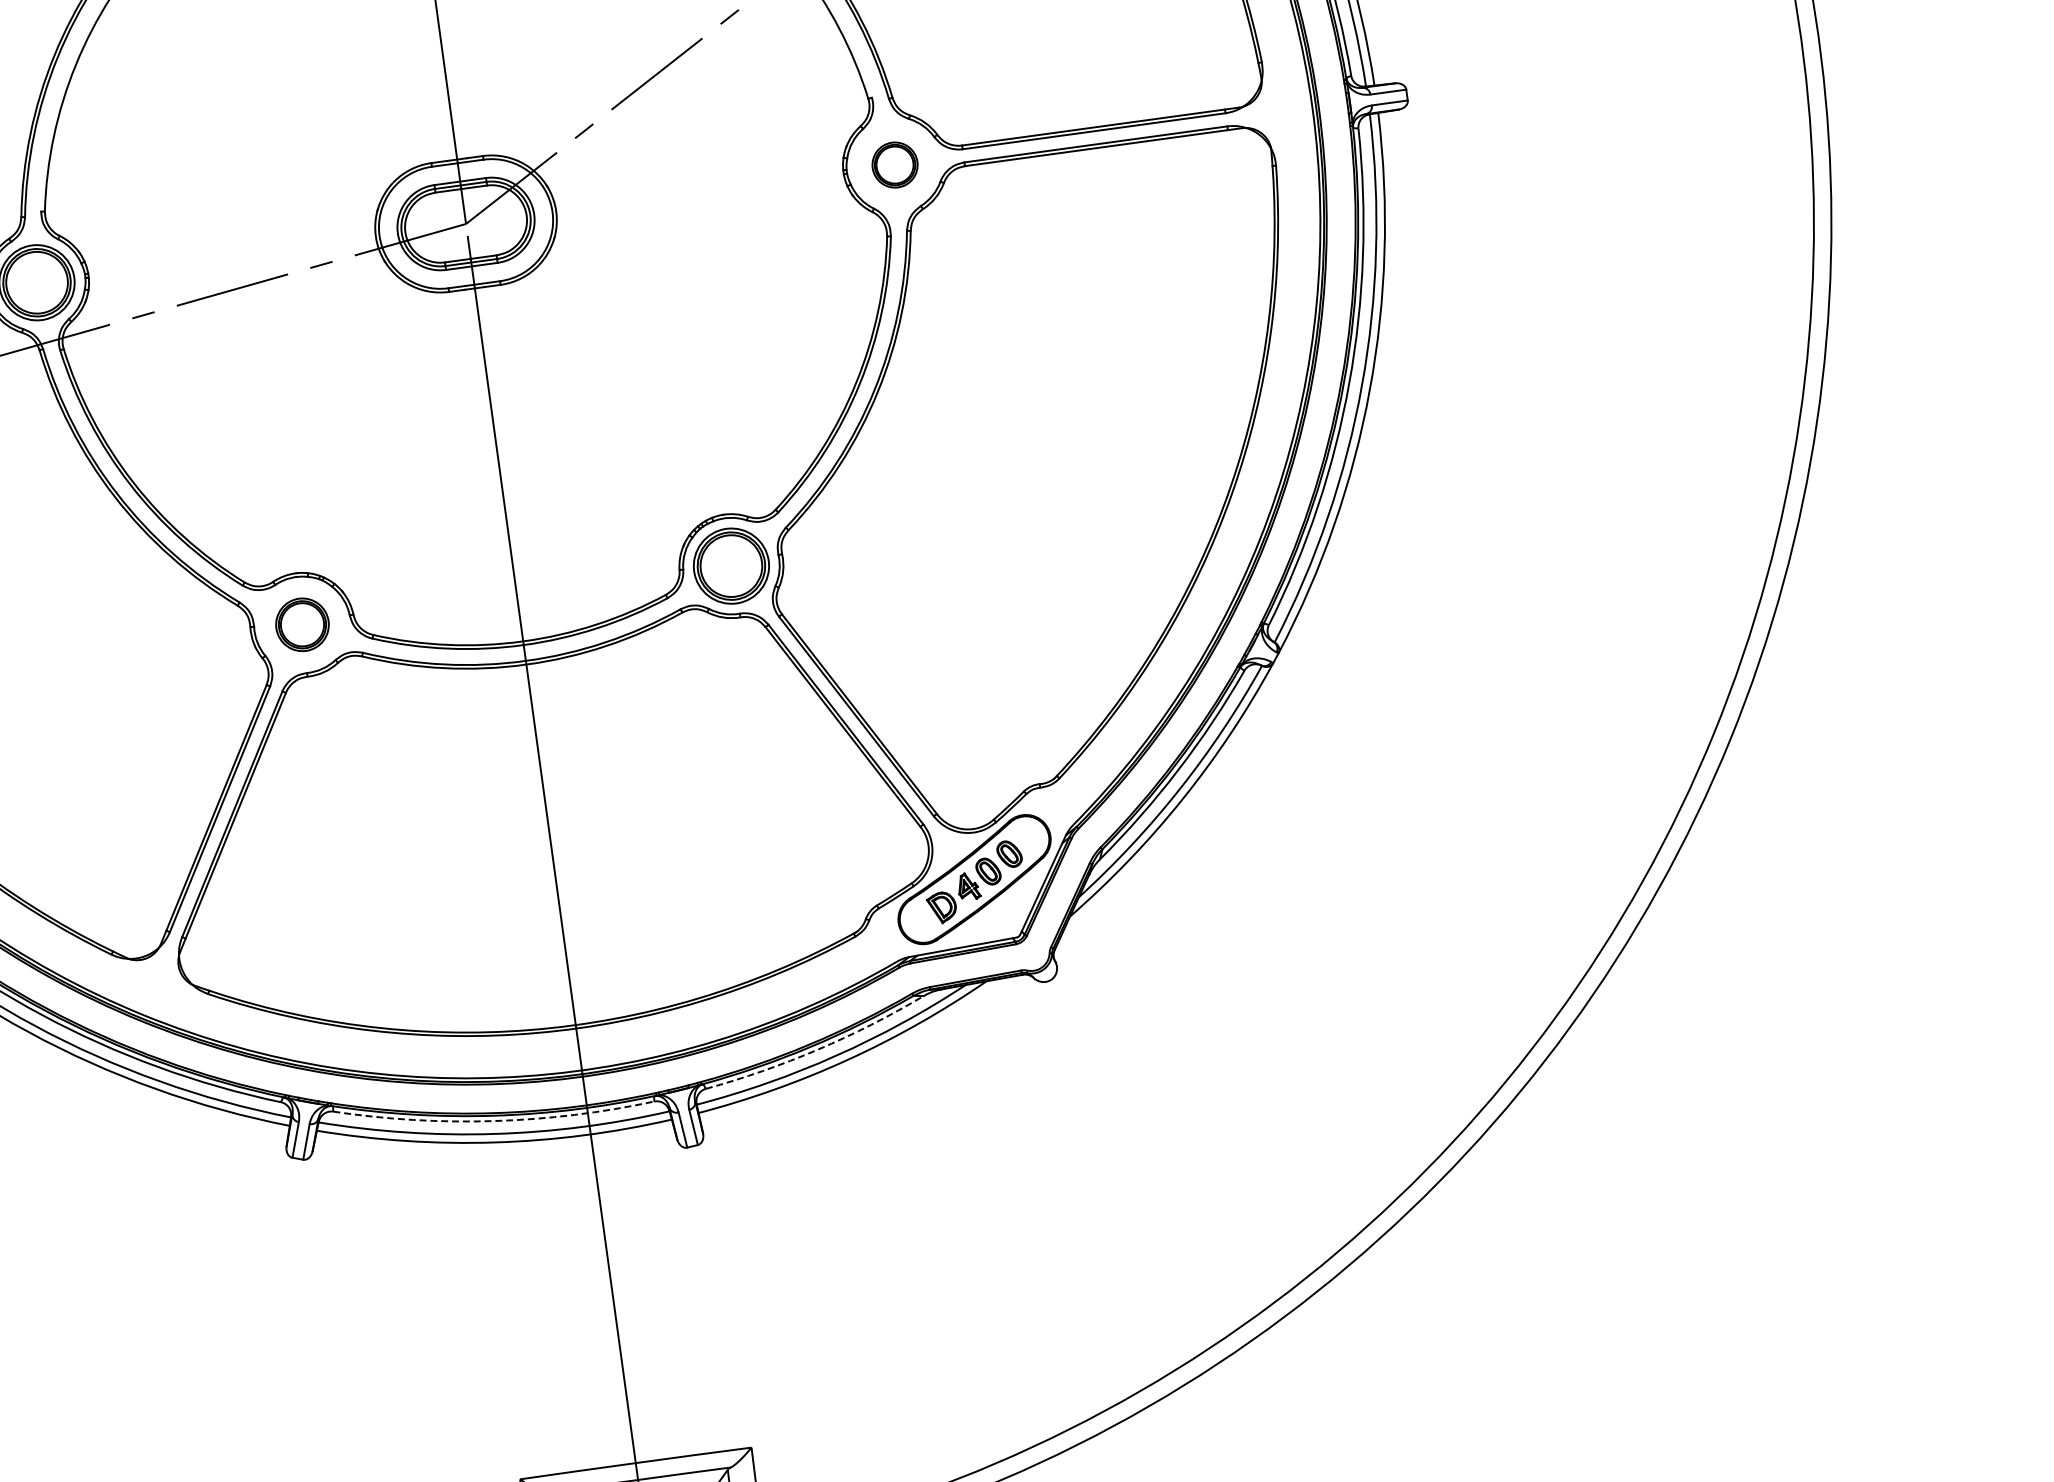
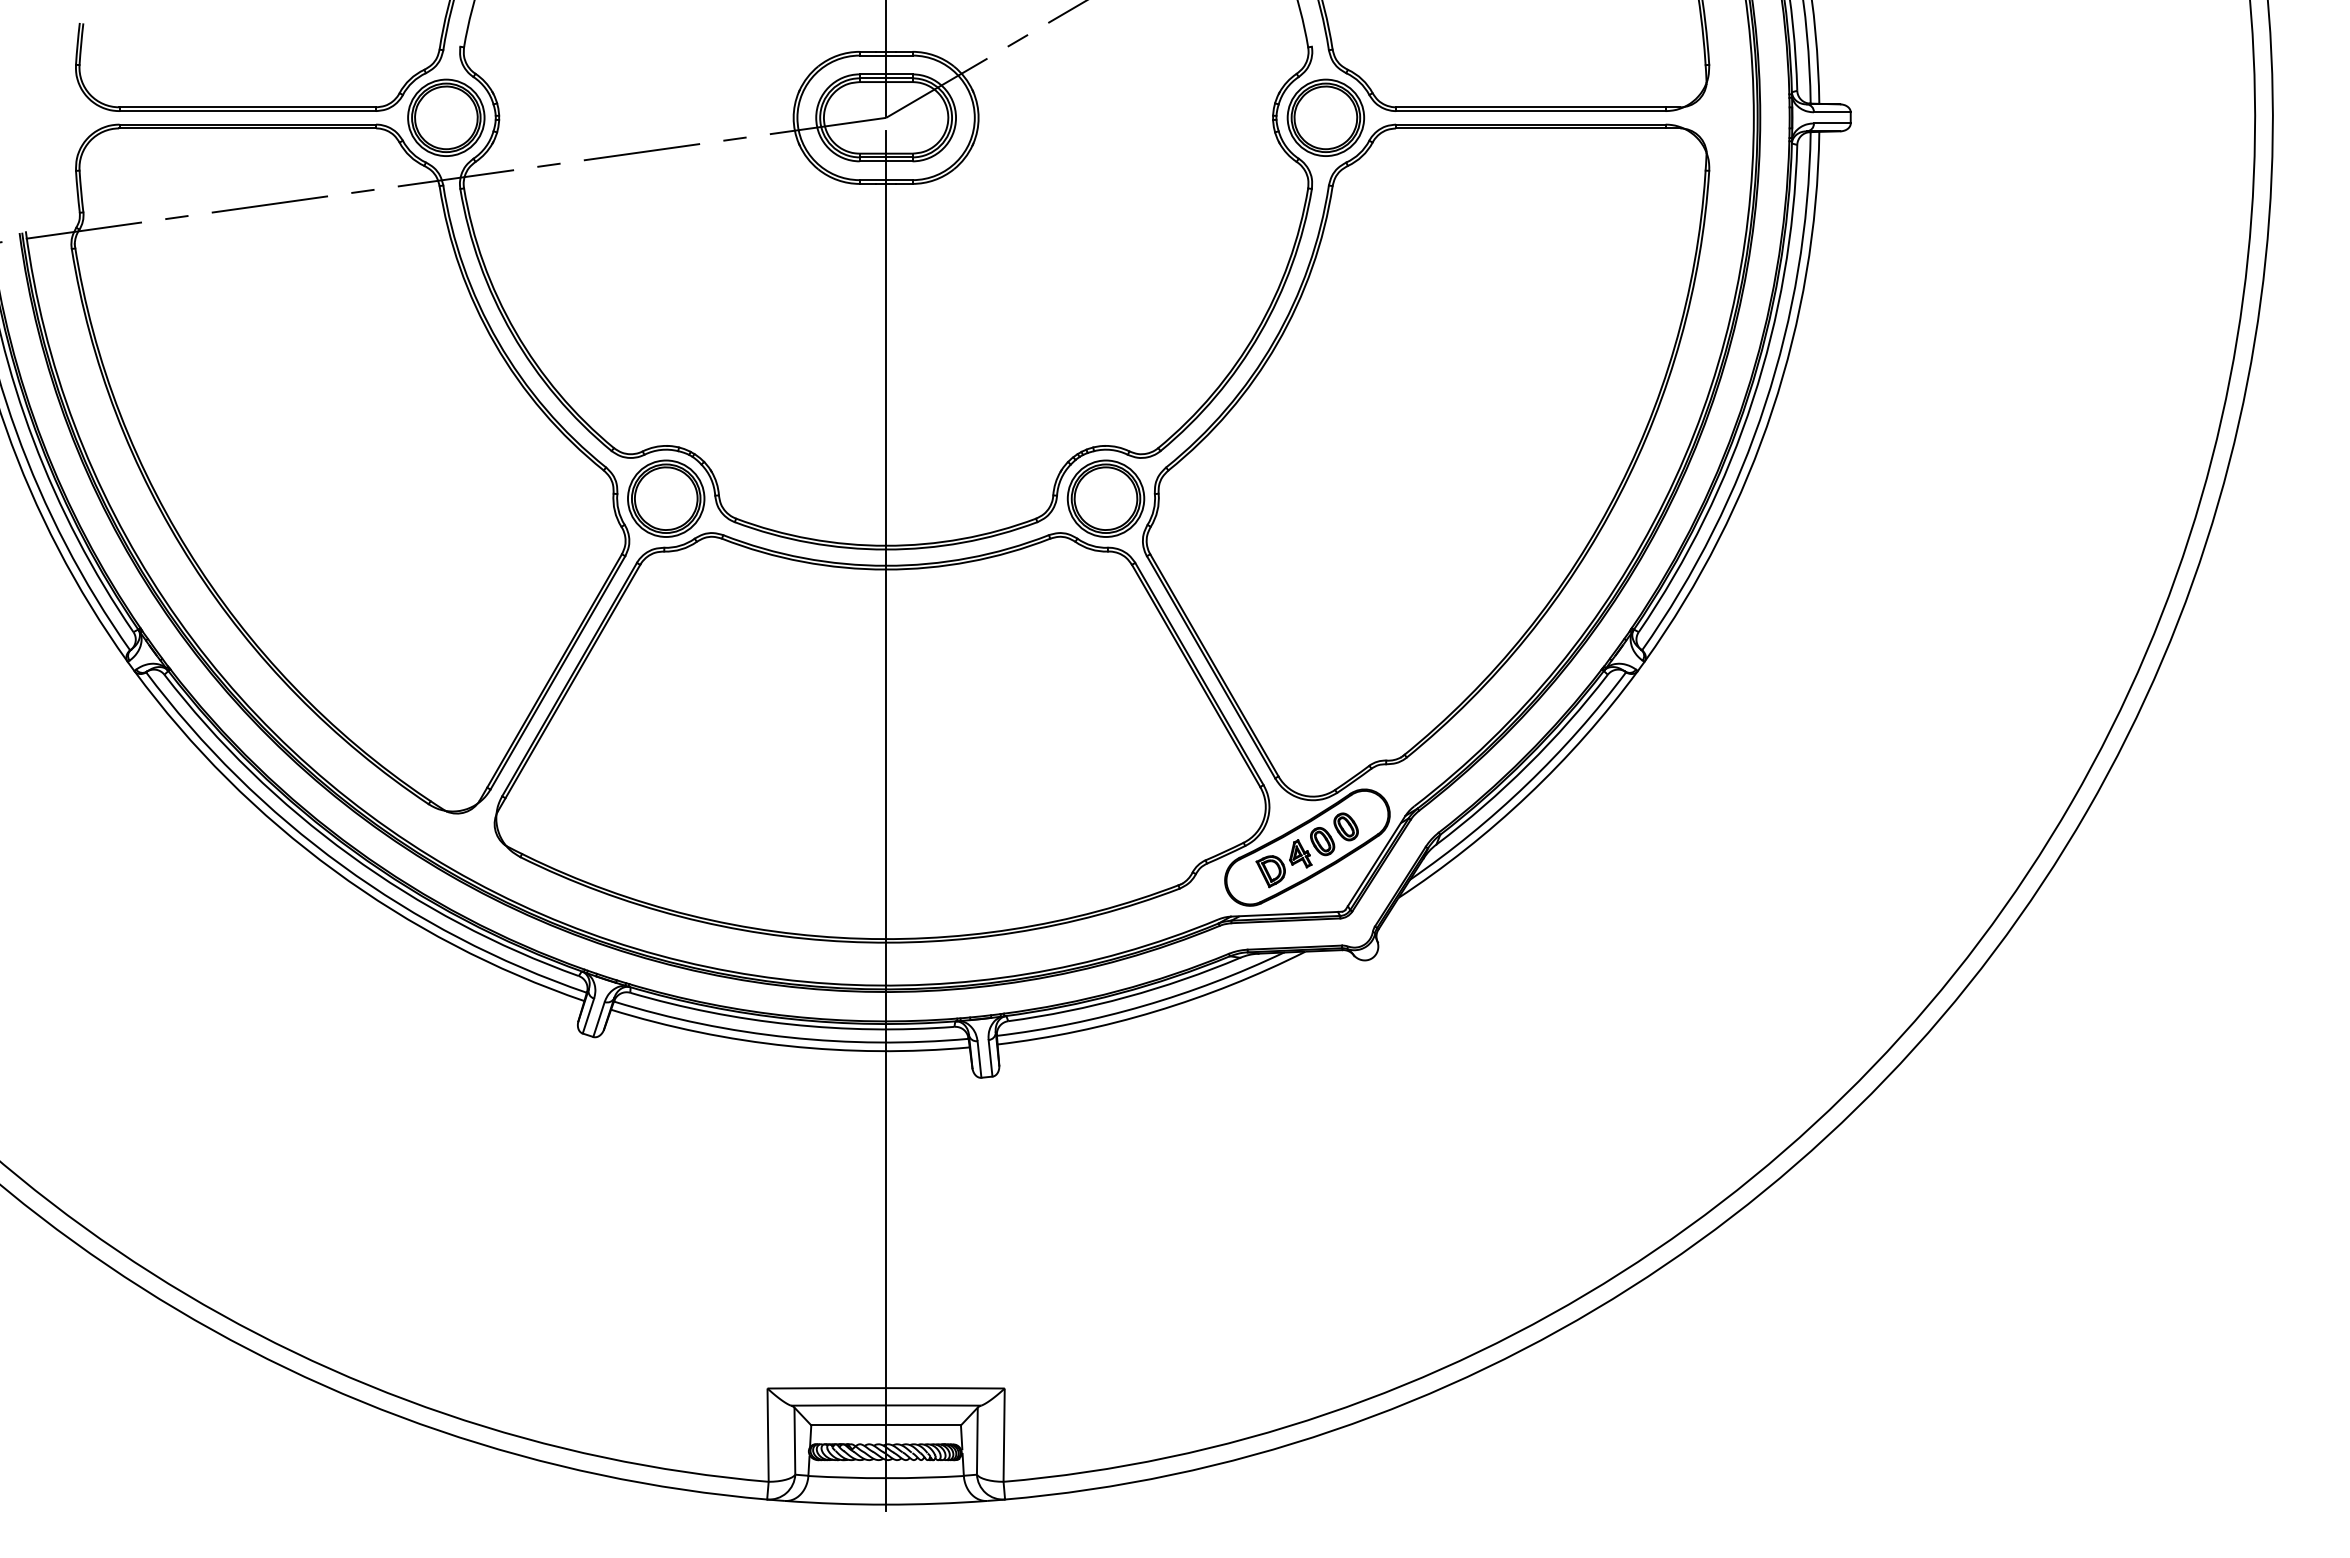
part: (894, 164) -> (1325, 117), size x1.67
part: (302, 624) -> (666, 498), size x1.43
arc: (818, 1049) -> (1126, 997), dashed -> solid
arc: (493, 1121) -> (790, 1024), dashed -> solid

